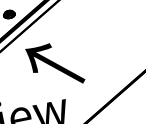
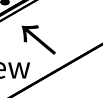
text: (54, 64) -> (38, 39), moved

